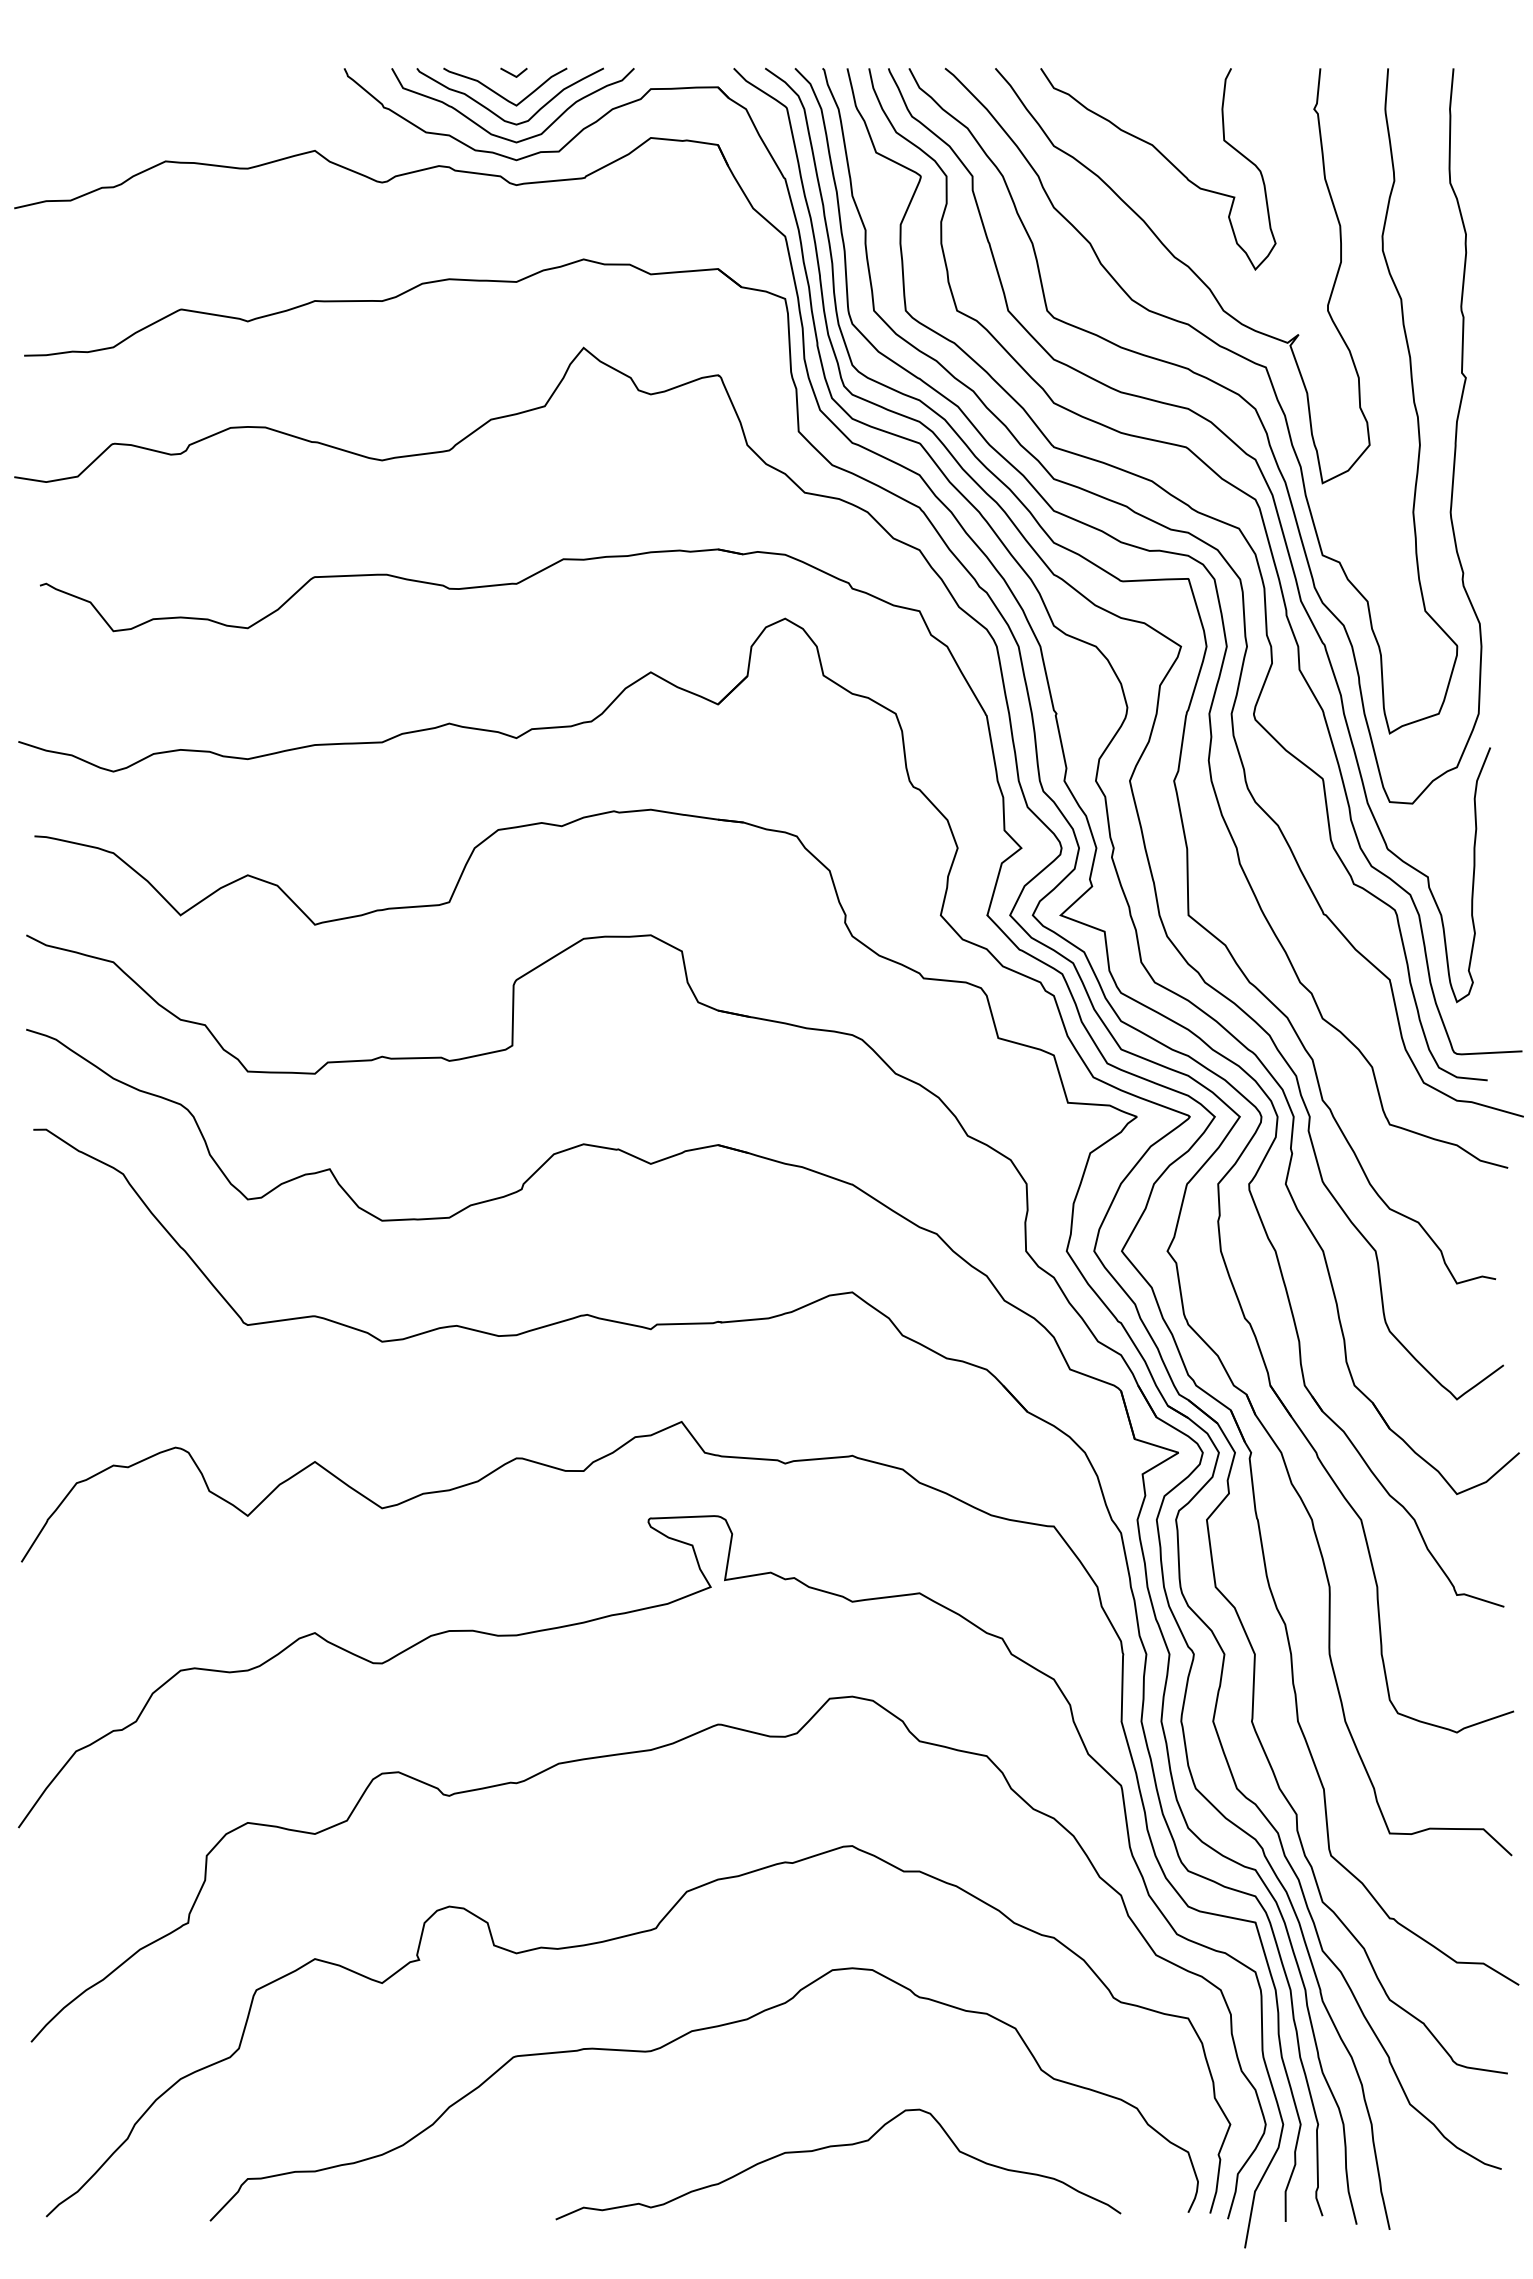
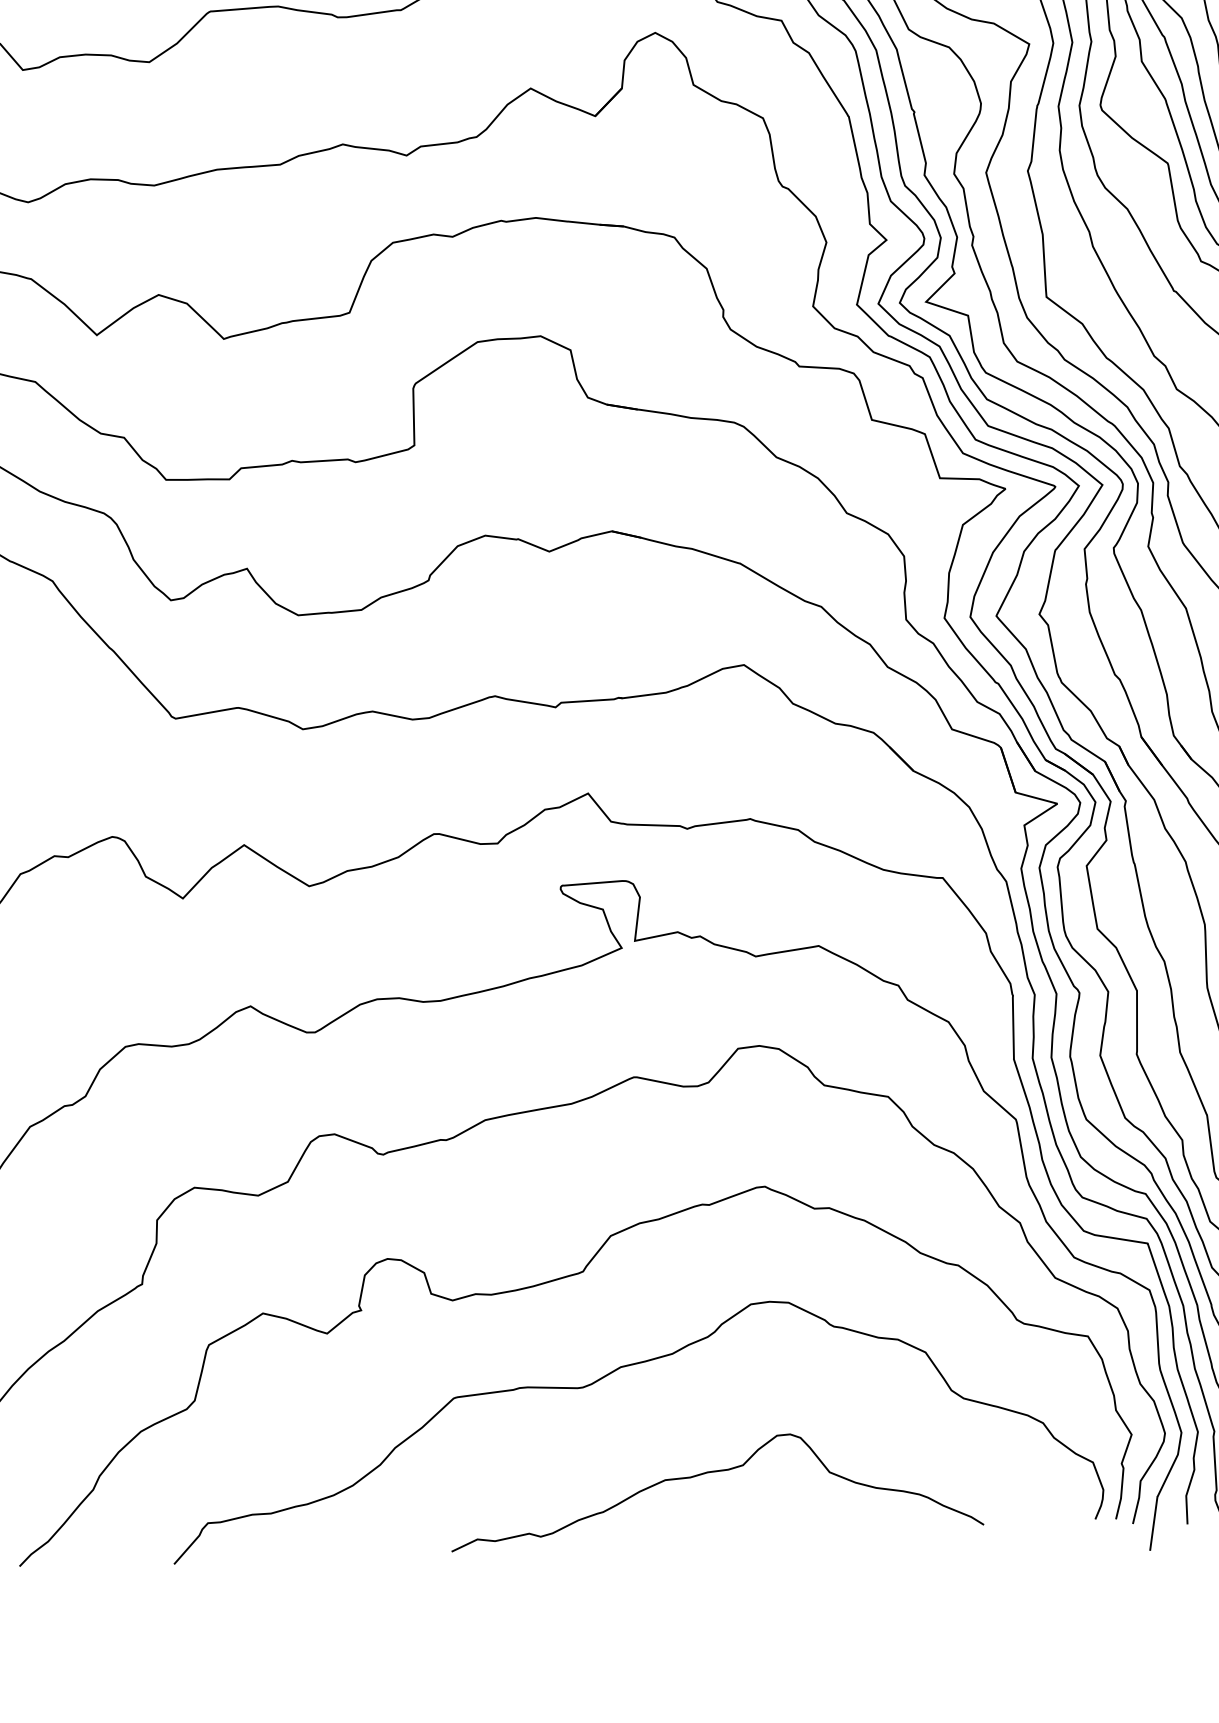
curve: (838, 2146) -> (715, 1472), moved

